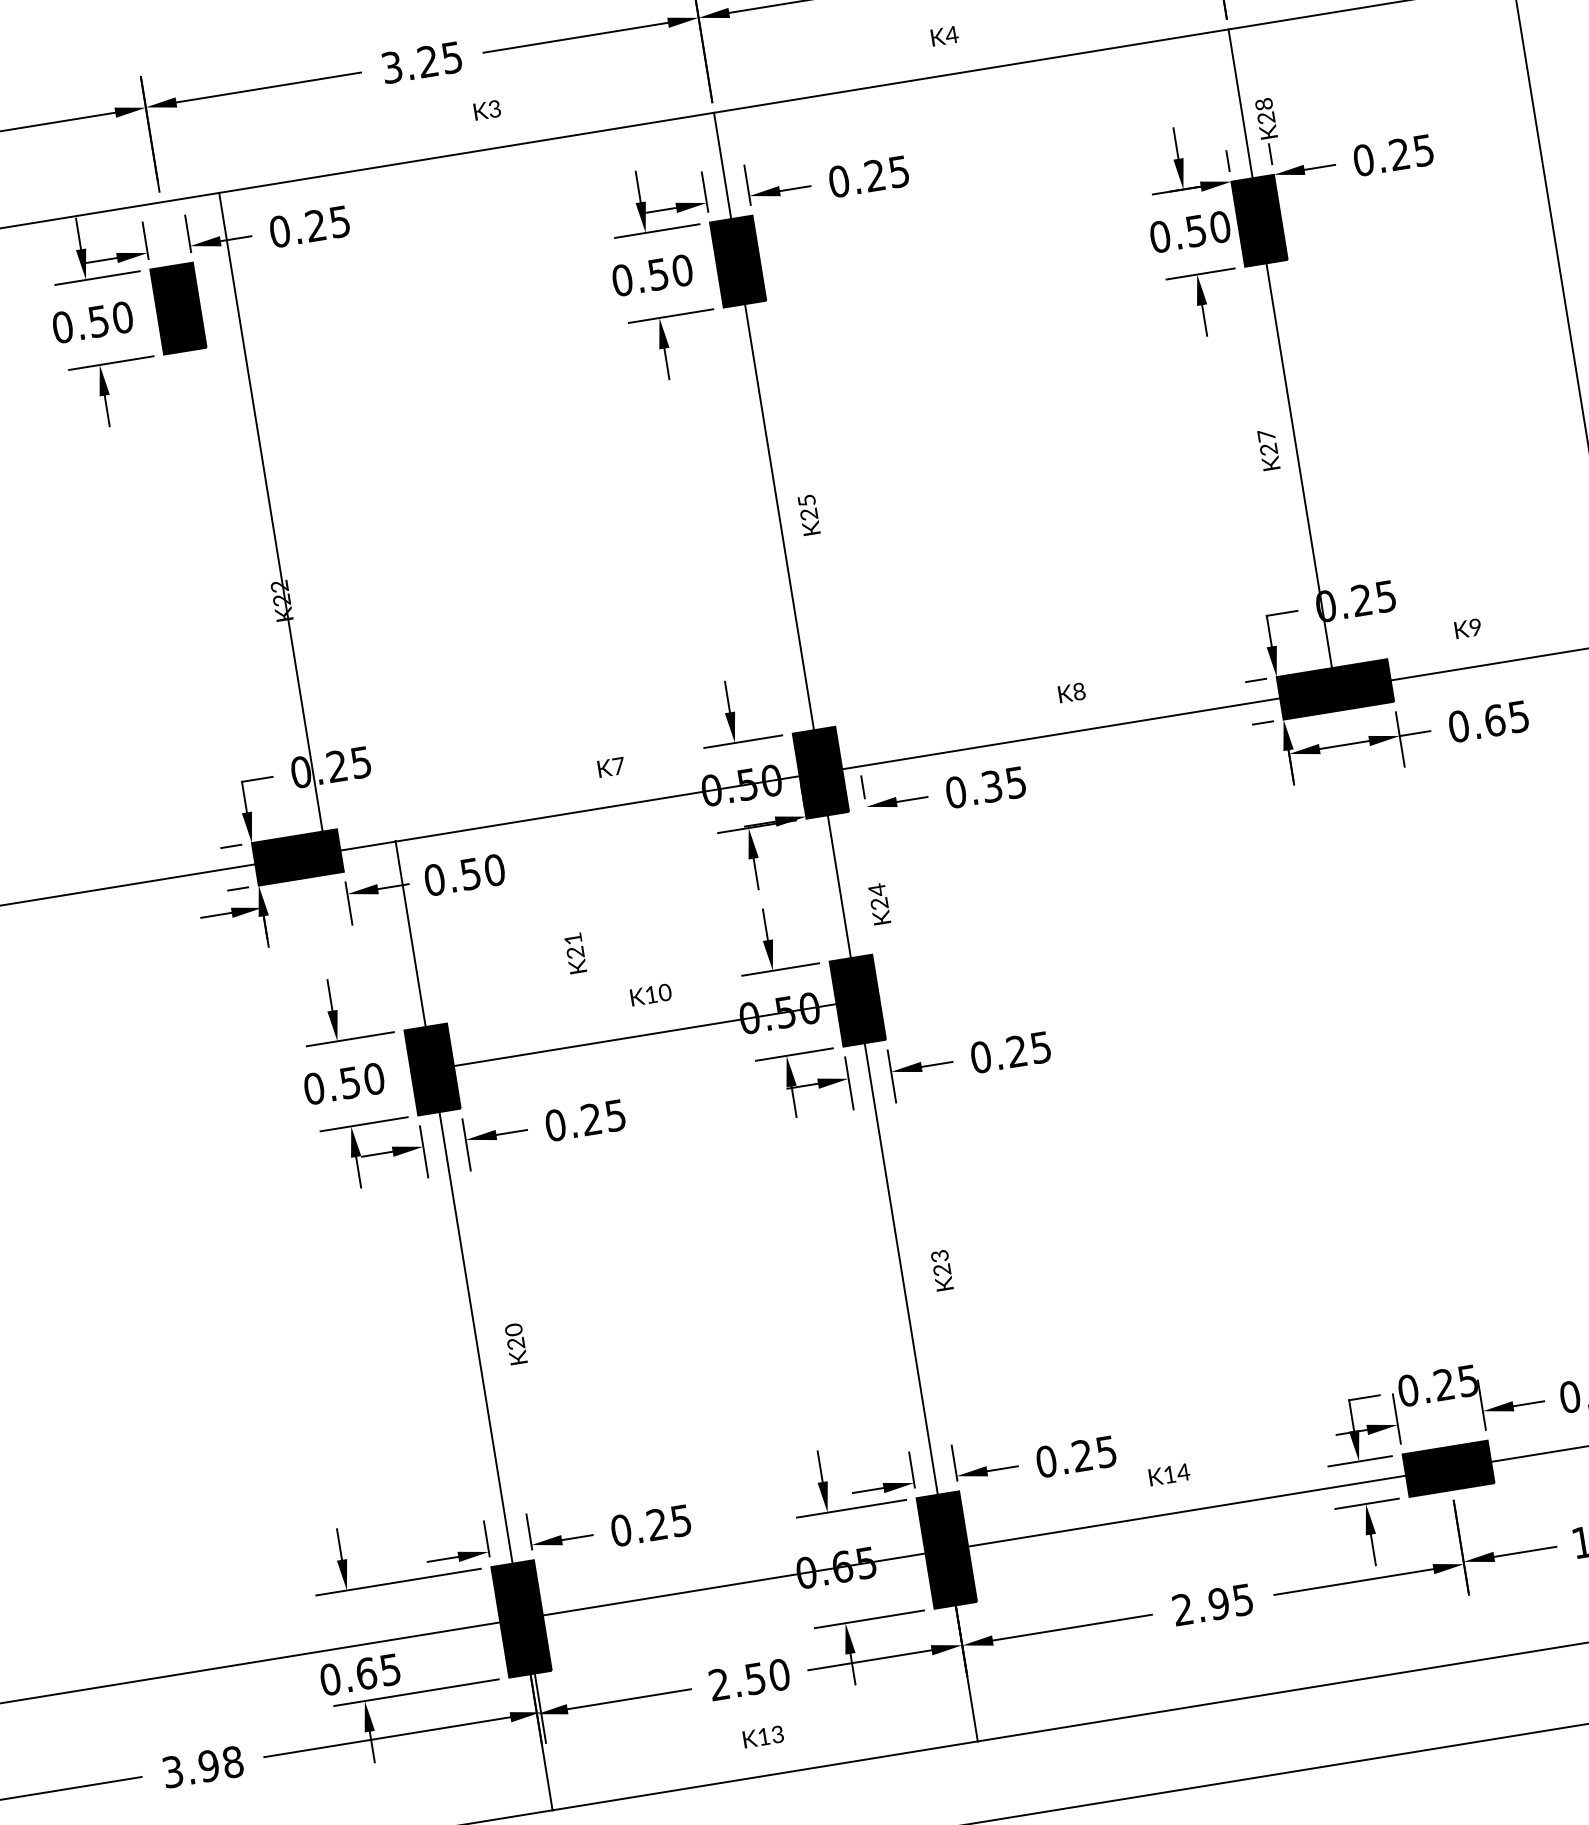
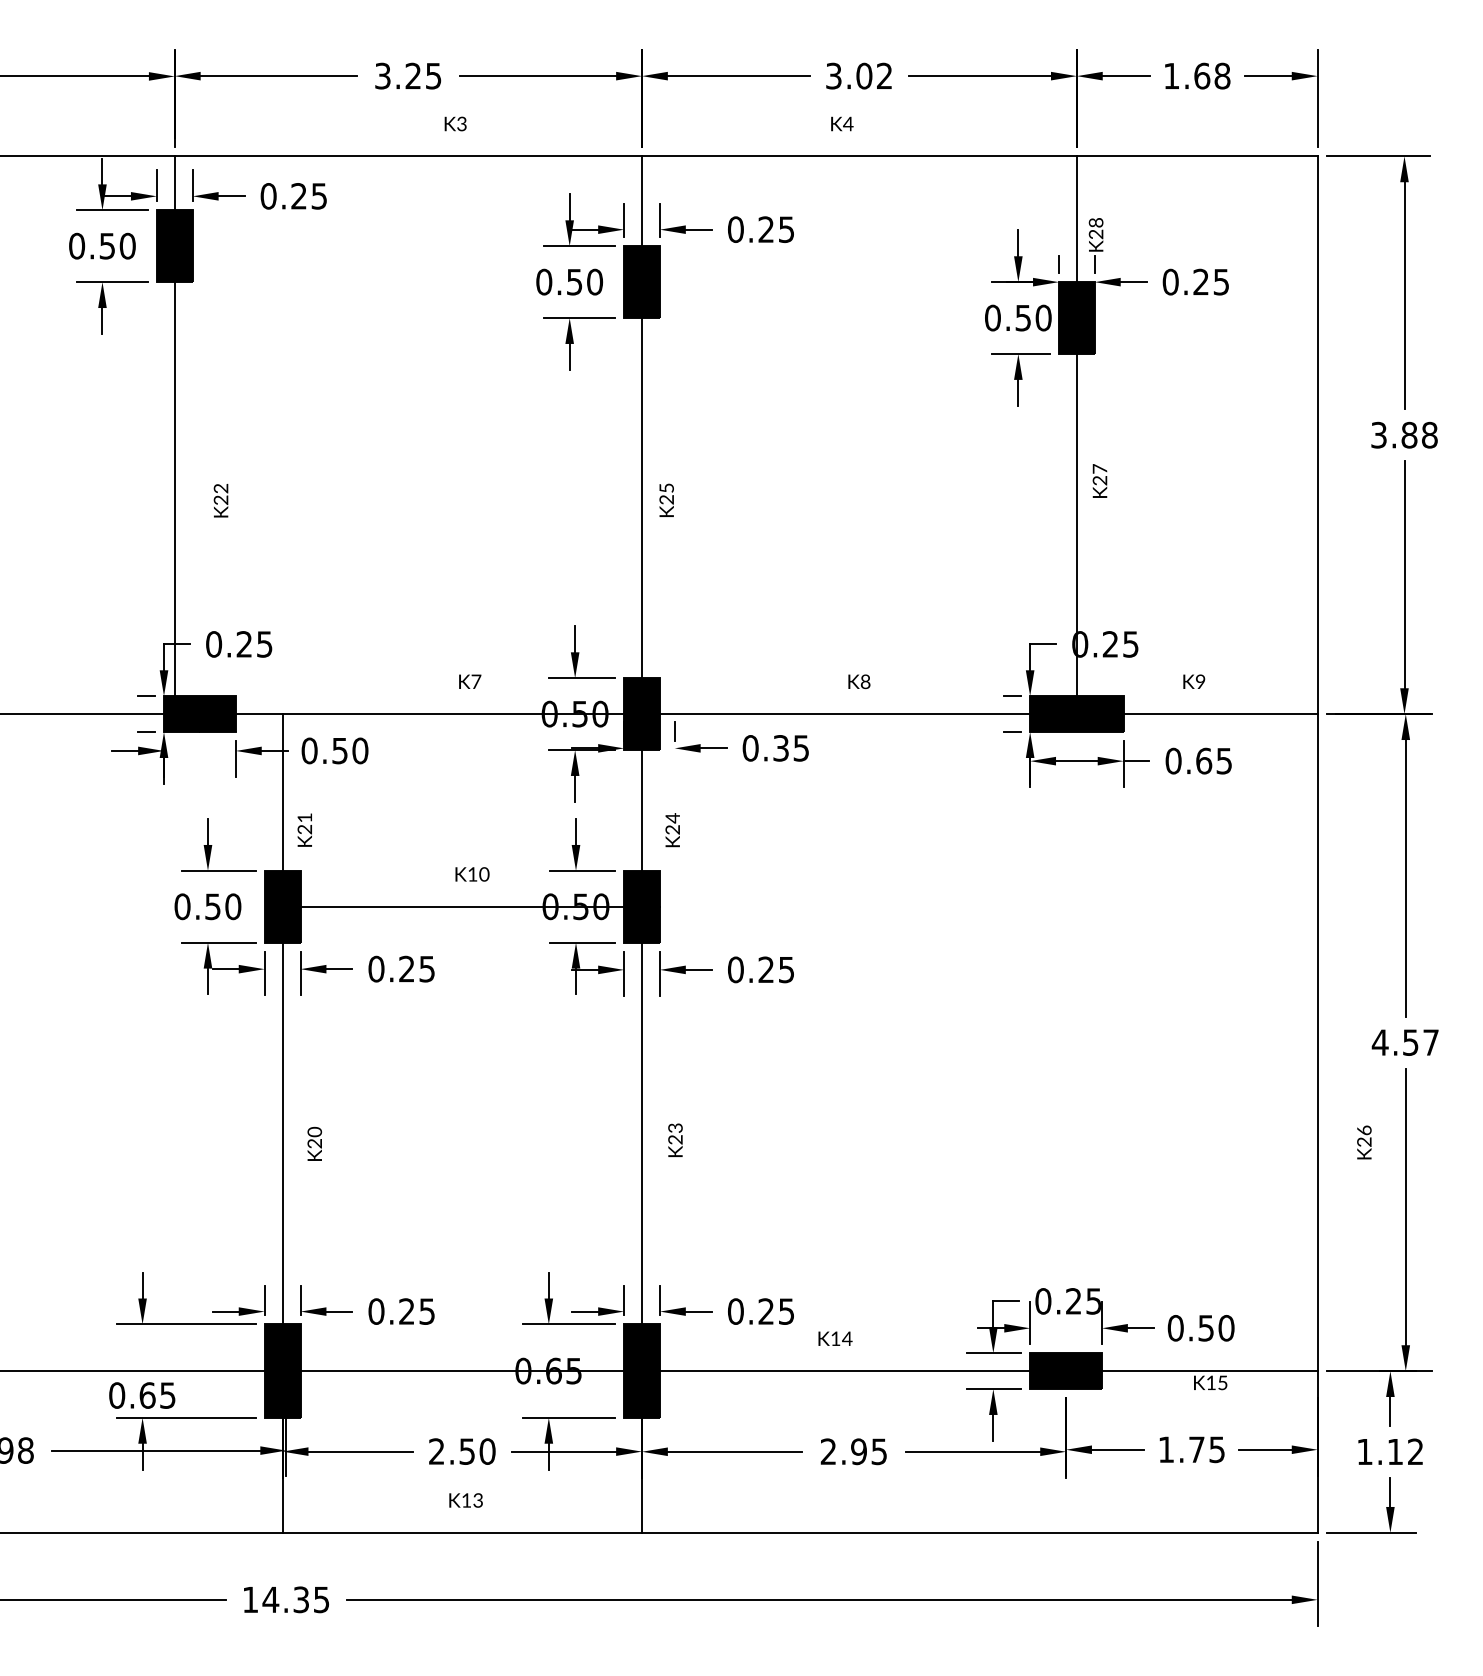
text: (1268, 449) -> (1099, 480), moved
line: (270, 512) -> (174, 426), moved
text: (575, 952) -> (304, 829), moved

